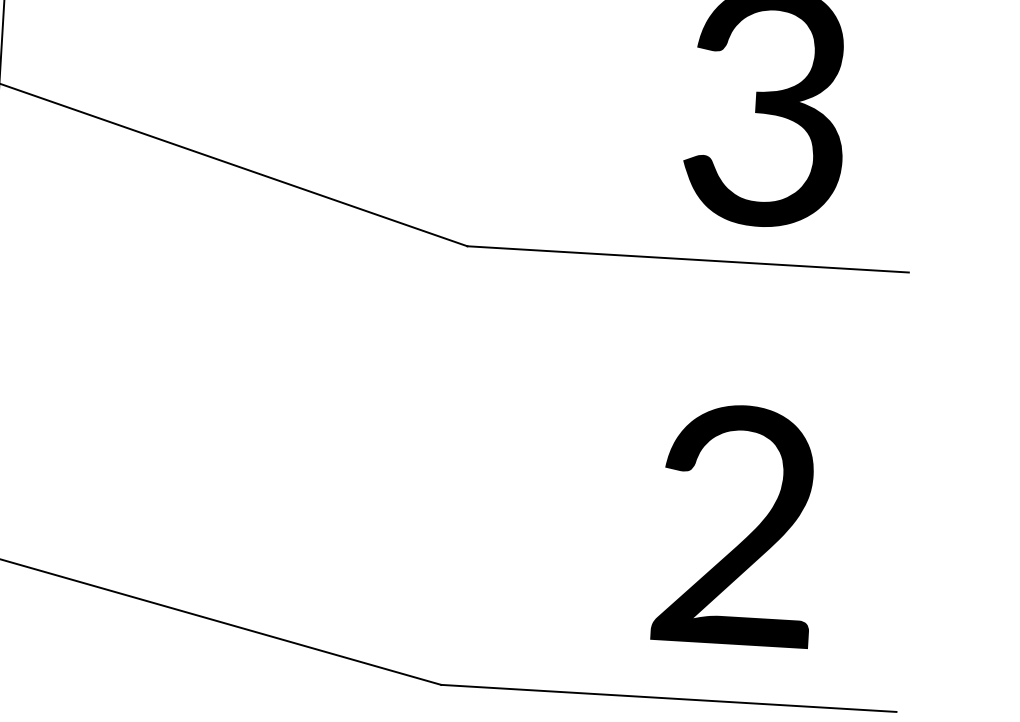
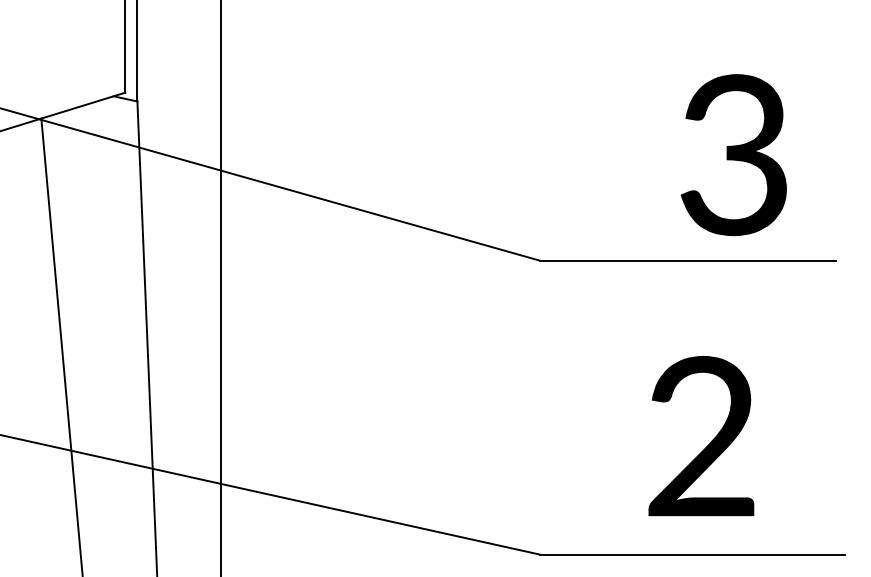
text: (736, 525) -> (701, 436), moved

